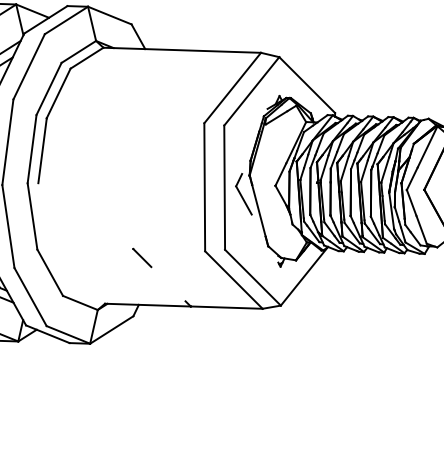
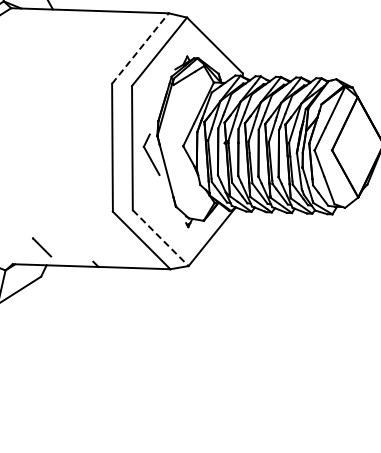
line: (233, 87) -> (141, 47), solid -> dashed
line: (142, 257) -> (42, 246), moved
line: (253, 278) -> (161, 238), solid -> dashed

